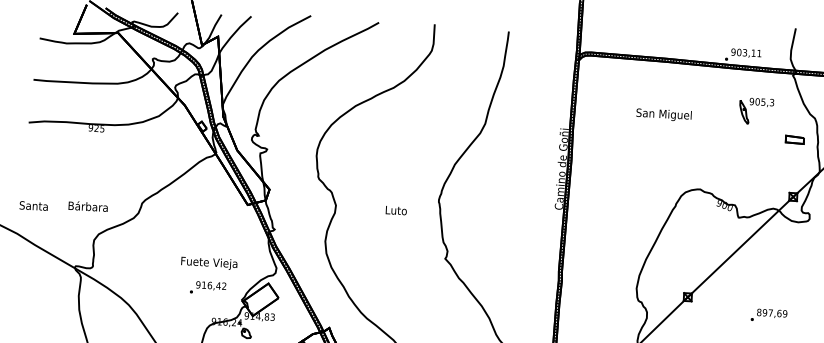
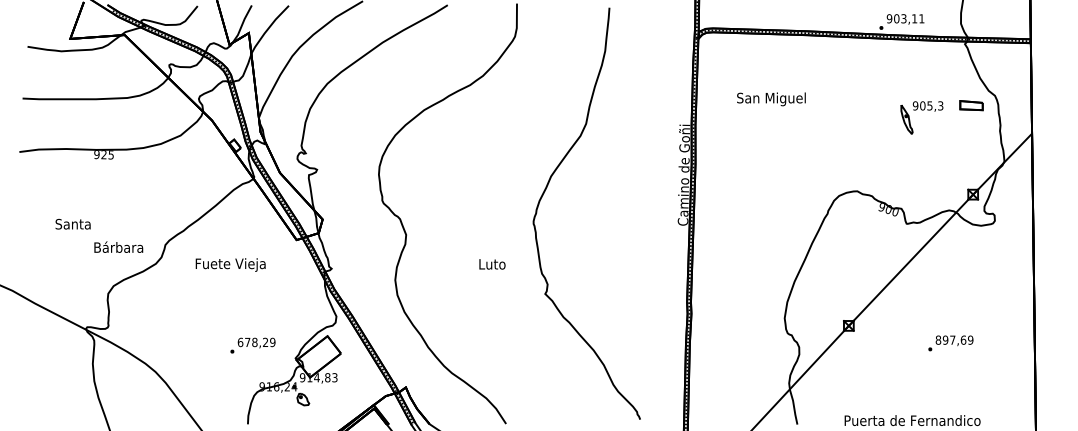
part: (756, 105) -> (921, 110), moved
text: (664, 115) -> (771, 99), moved
part: (794, 139) -> (971, 105), moved
text: (33, 205) -> (72, 223), moved
text: (88, 205) -> (118, 246), moved
text: (396, 210) -> (492, 264), moved
text: (209, 262) -> (230, 264), moved
text: (211, 285) -> (256, 342), 916,42 -> 678,29

